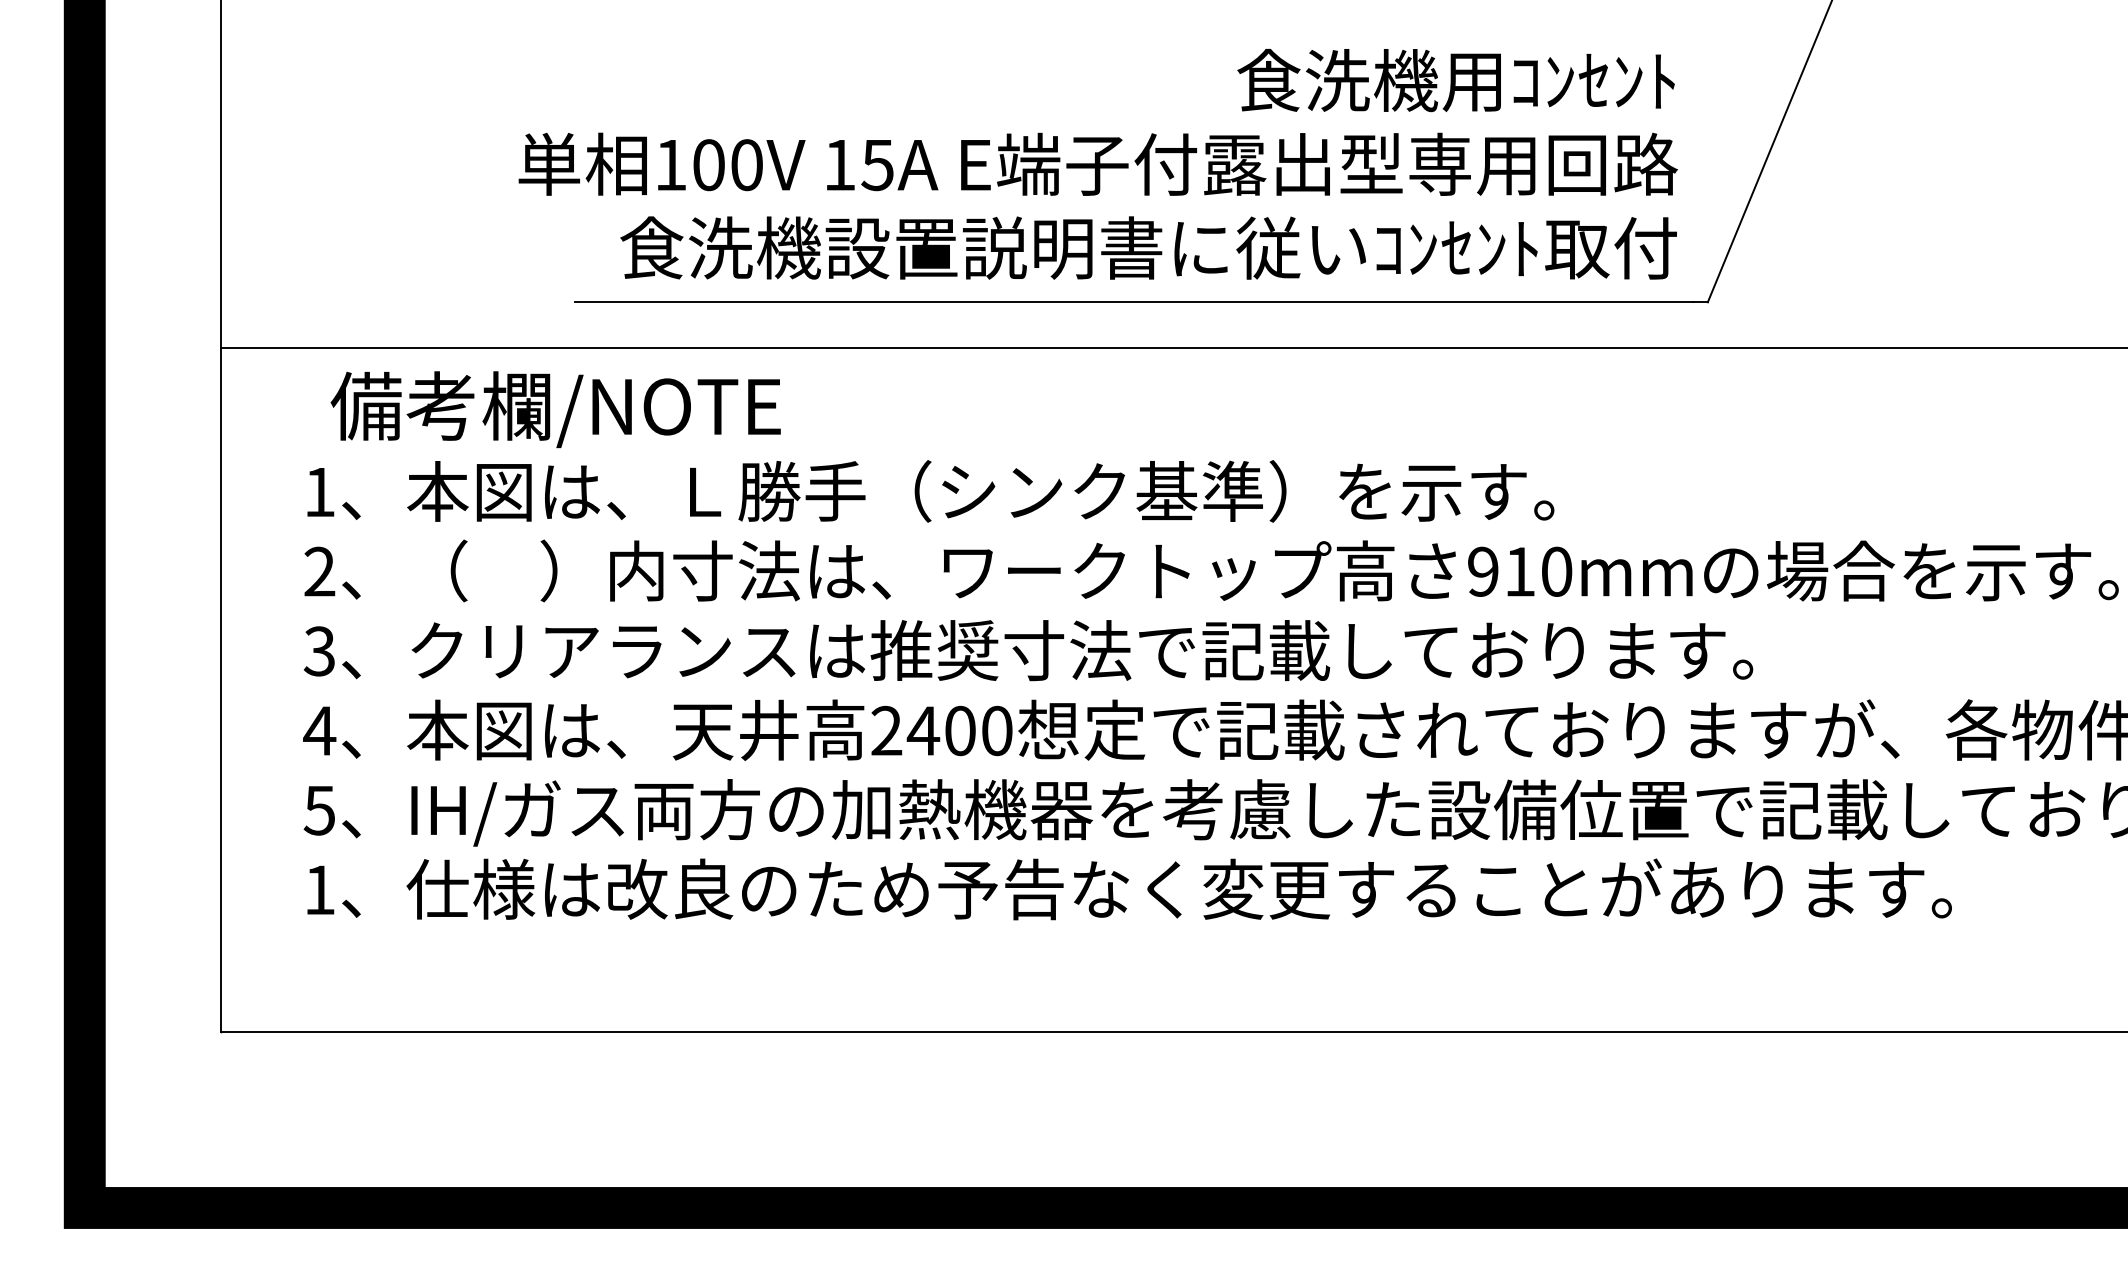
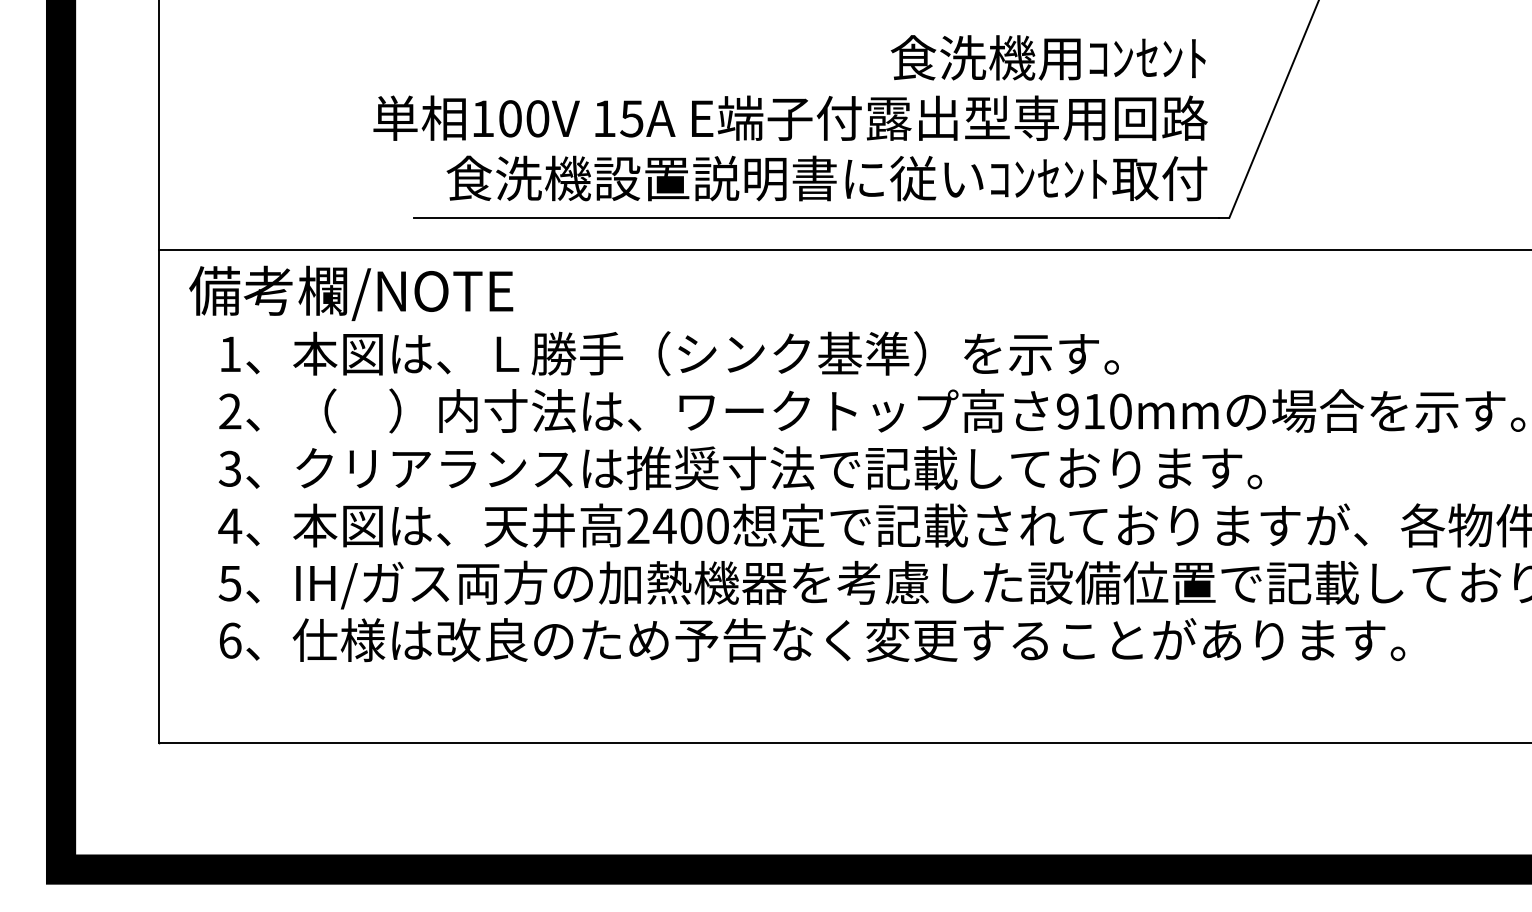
text: (555, 409) -> (350, 293), moved
text: (320, 890) -> (230, 641), 1 -> 6

